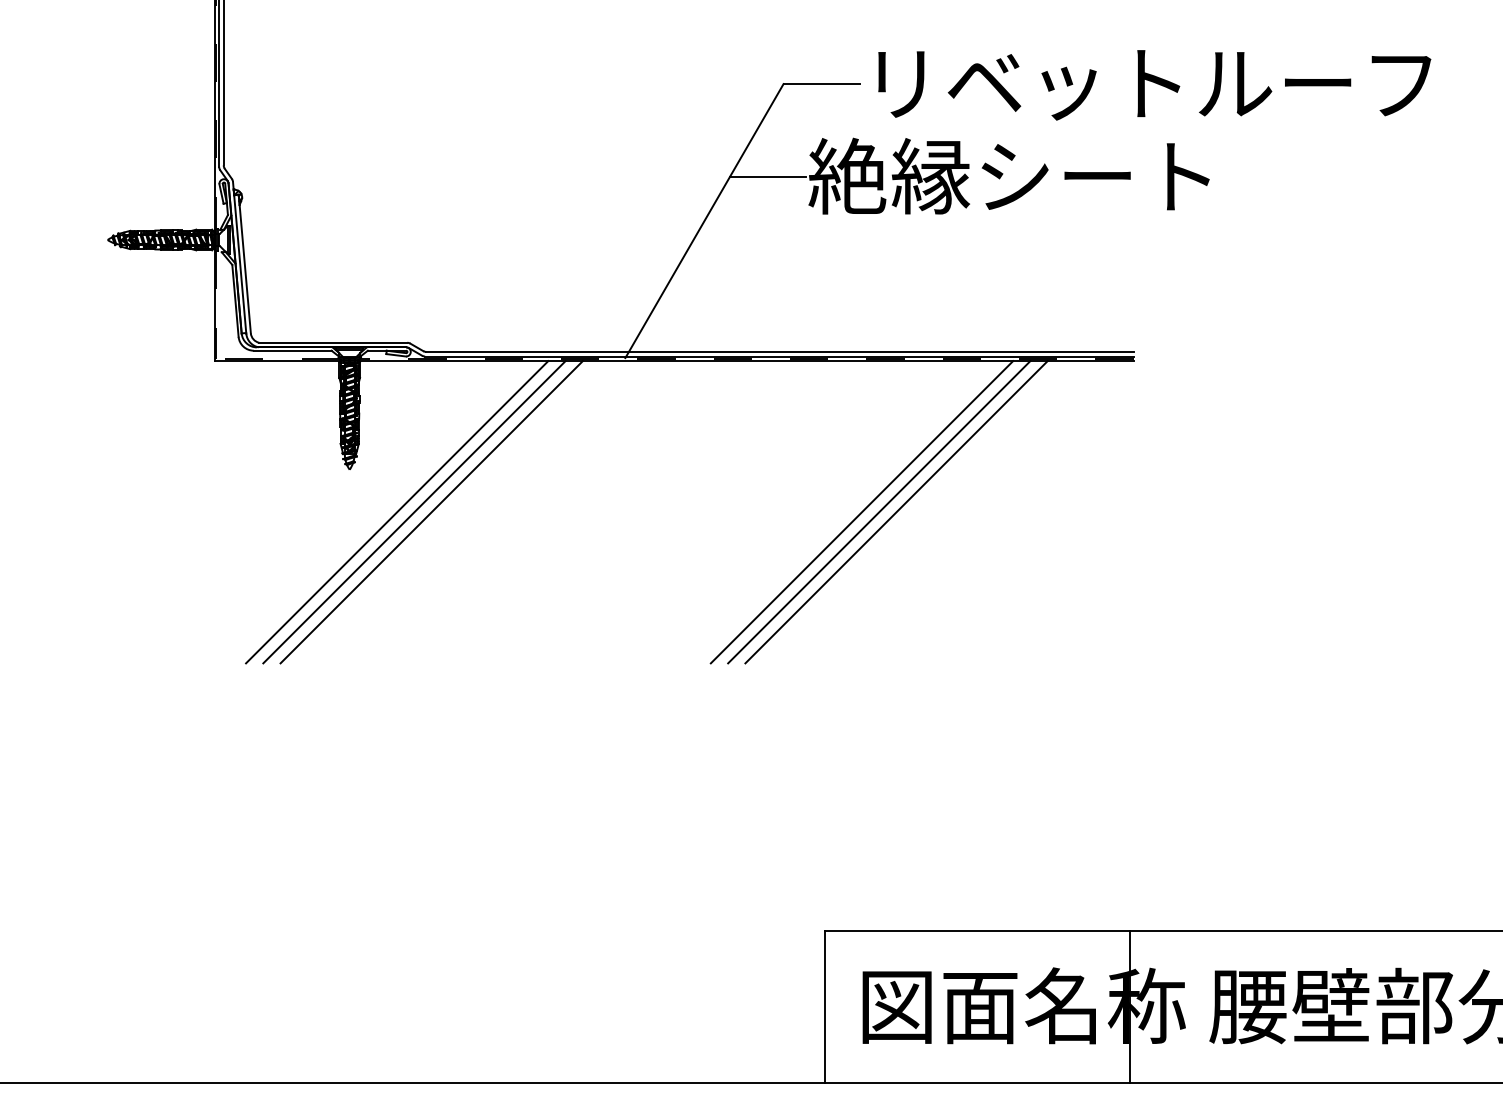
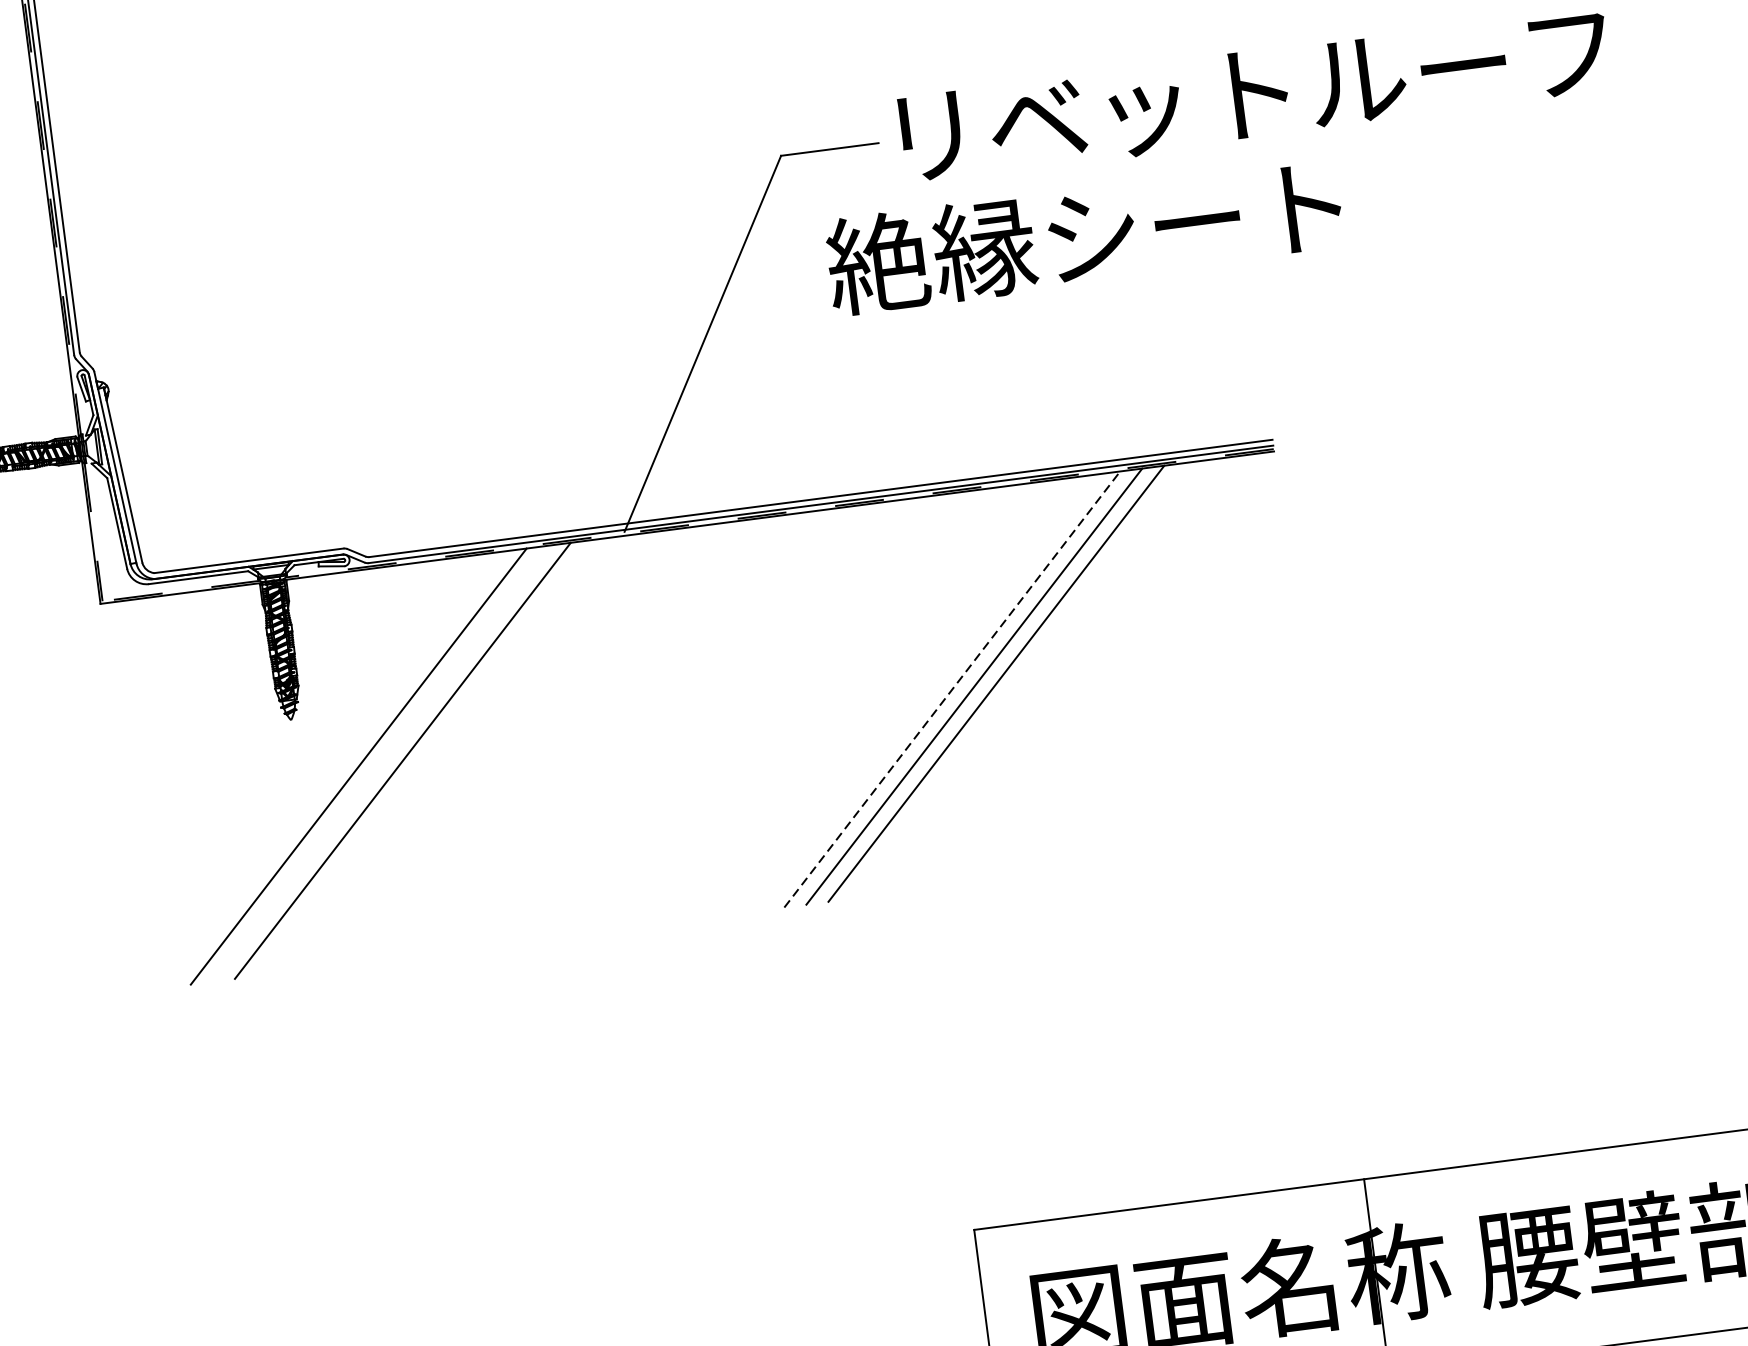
line: (767, 177) -> (776, 277), removed
line: (414, 512) -> (380, 764), removed
line: (862, 512) -> (952, 689), solid -> dashed

